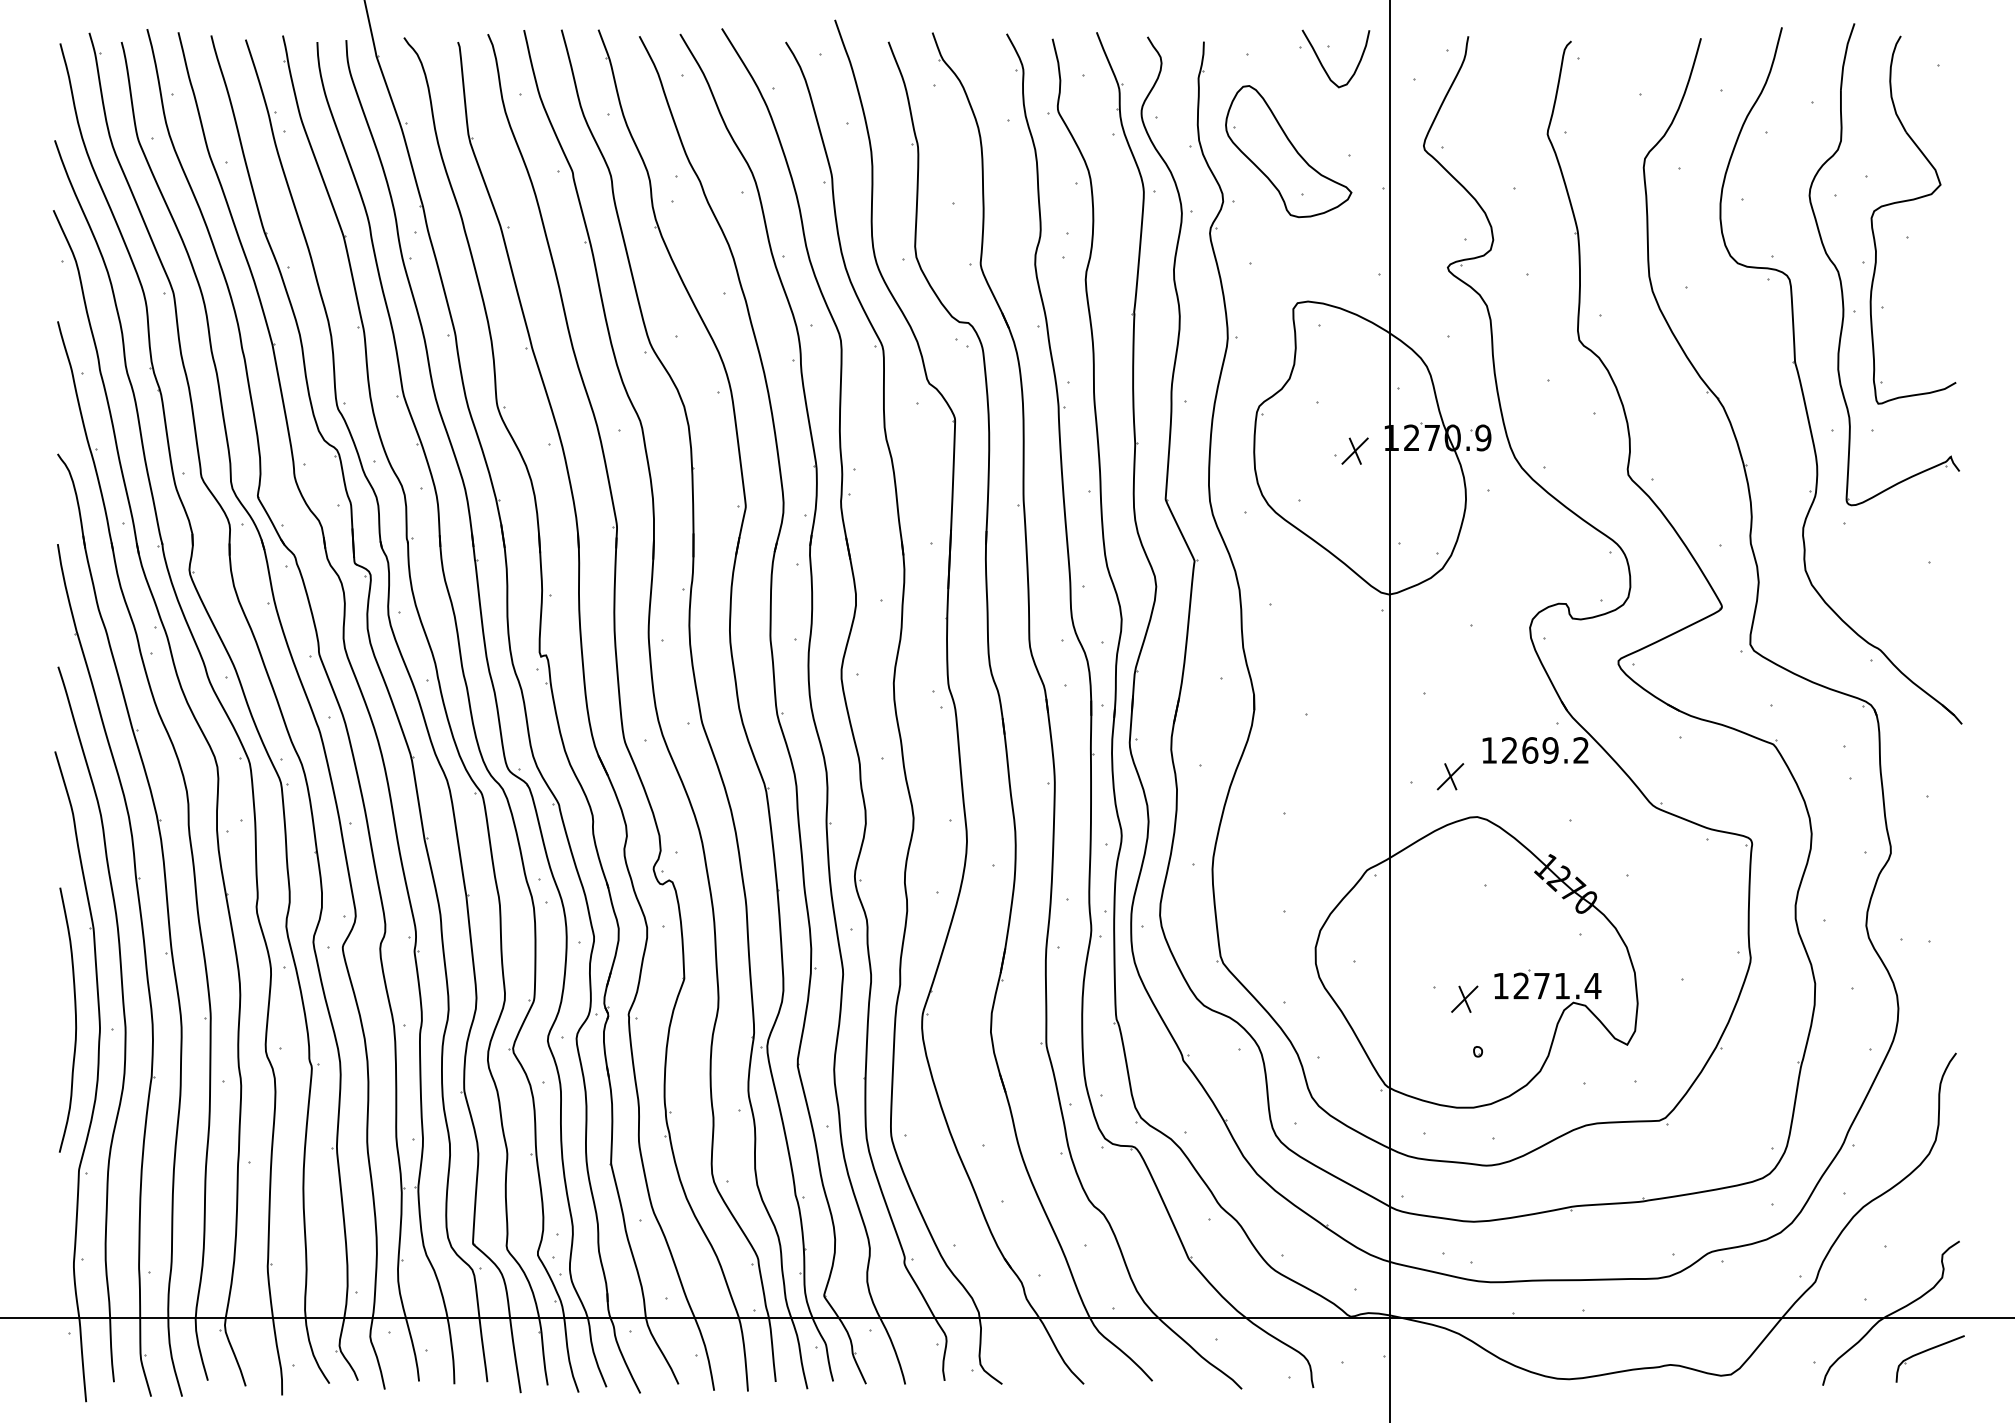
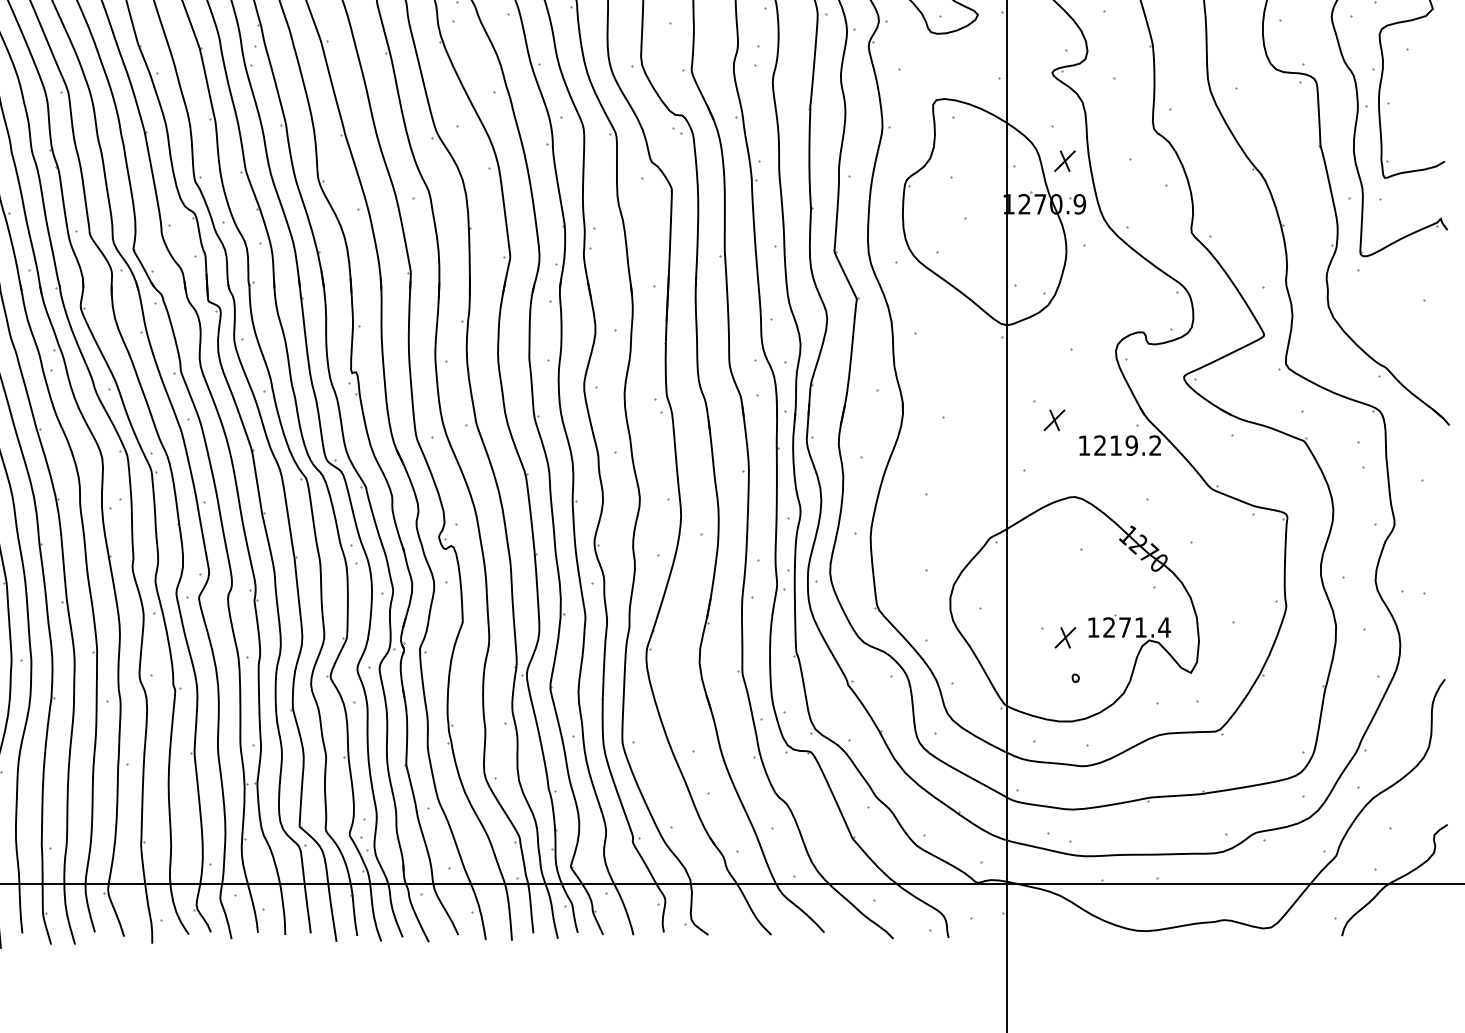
part: (1354, 450) -> (1064, 160), moved
text: (1530, 750) -> (1116, 445), 1269.2 -> 1219.2
part: (1450, 776) -> (1054, 420), moved
part: (1927, 1351) -> (1422, 909), removed

